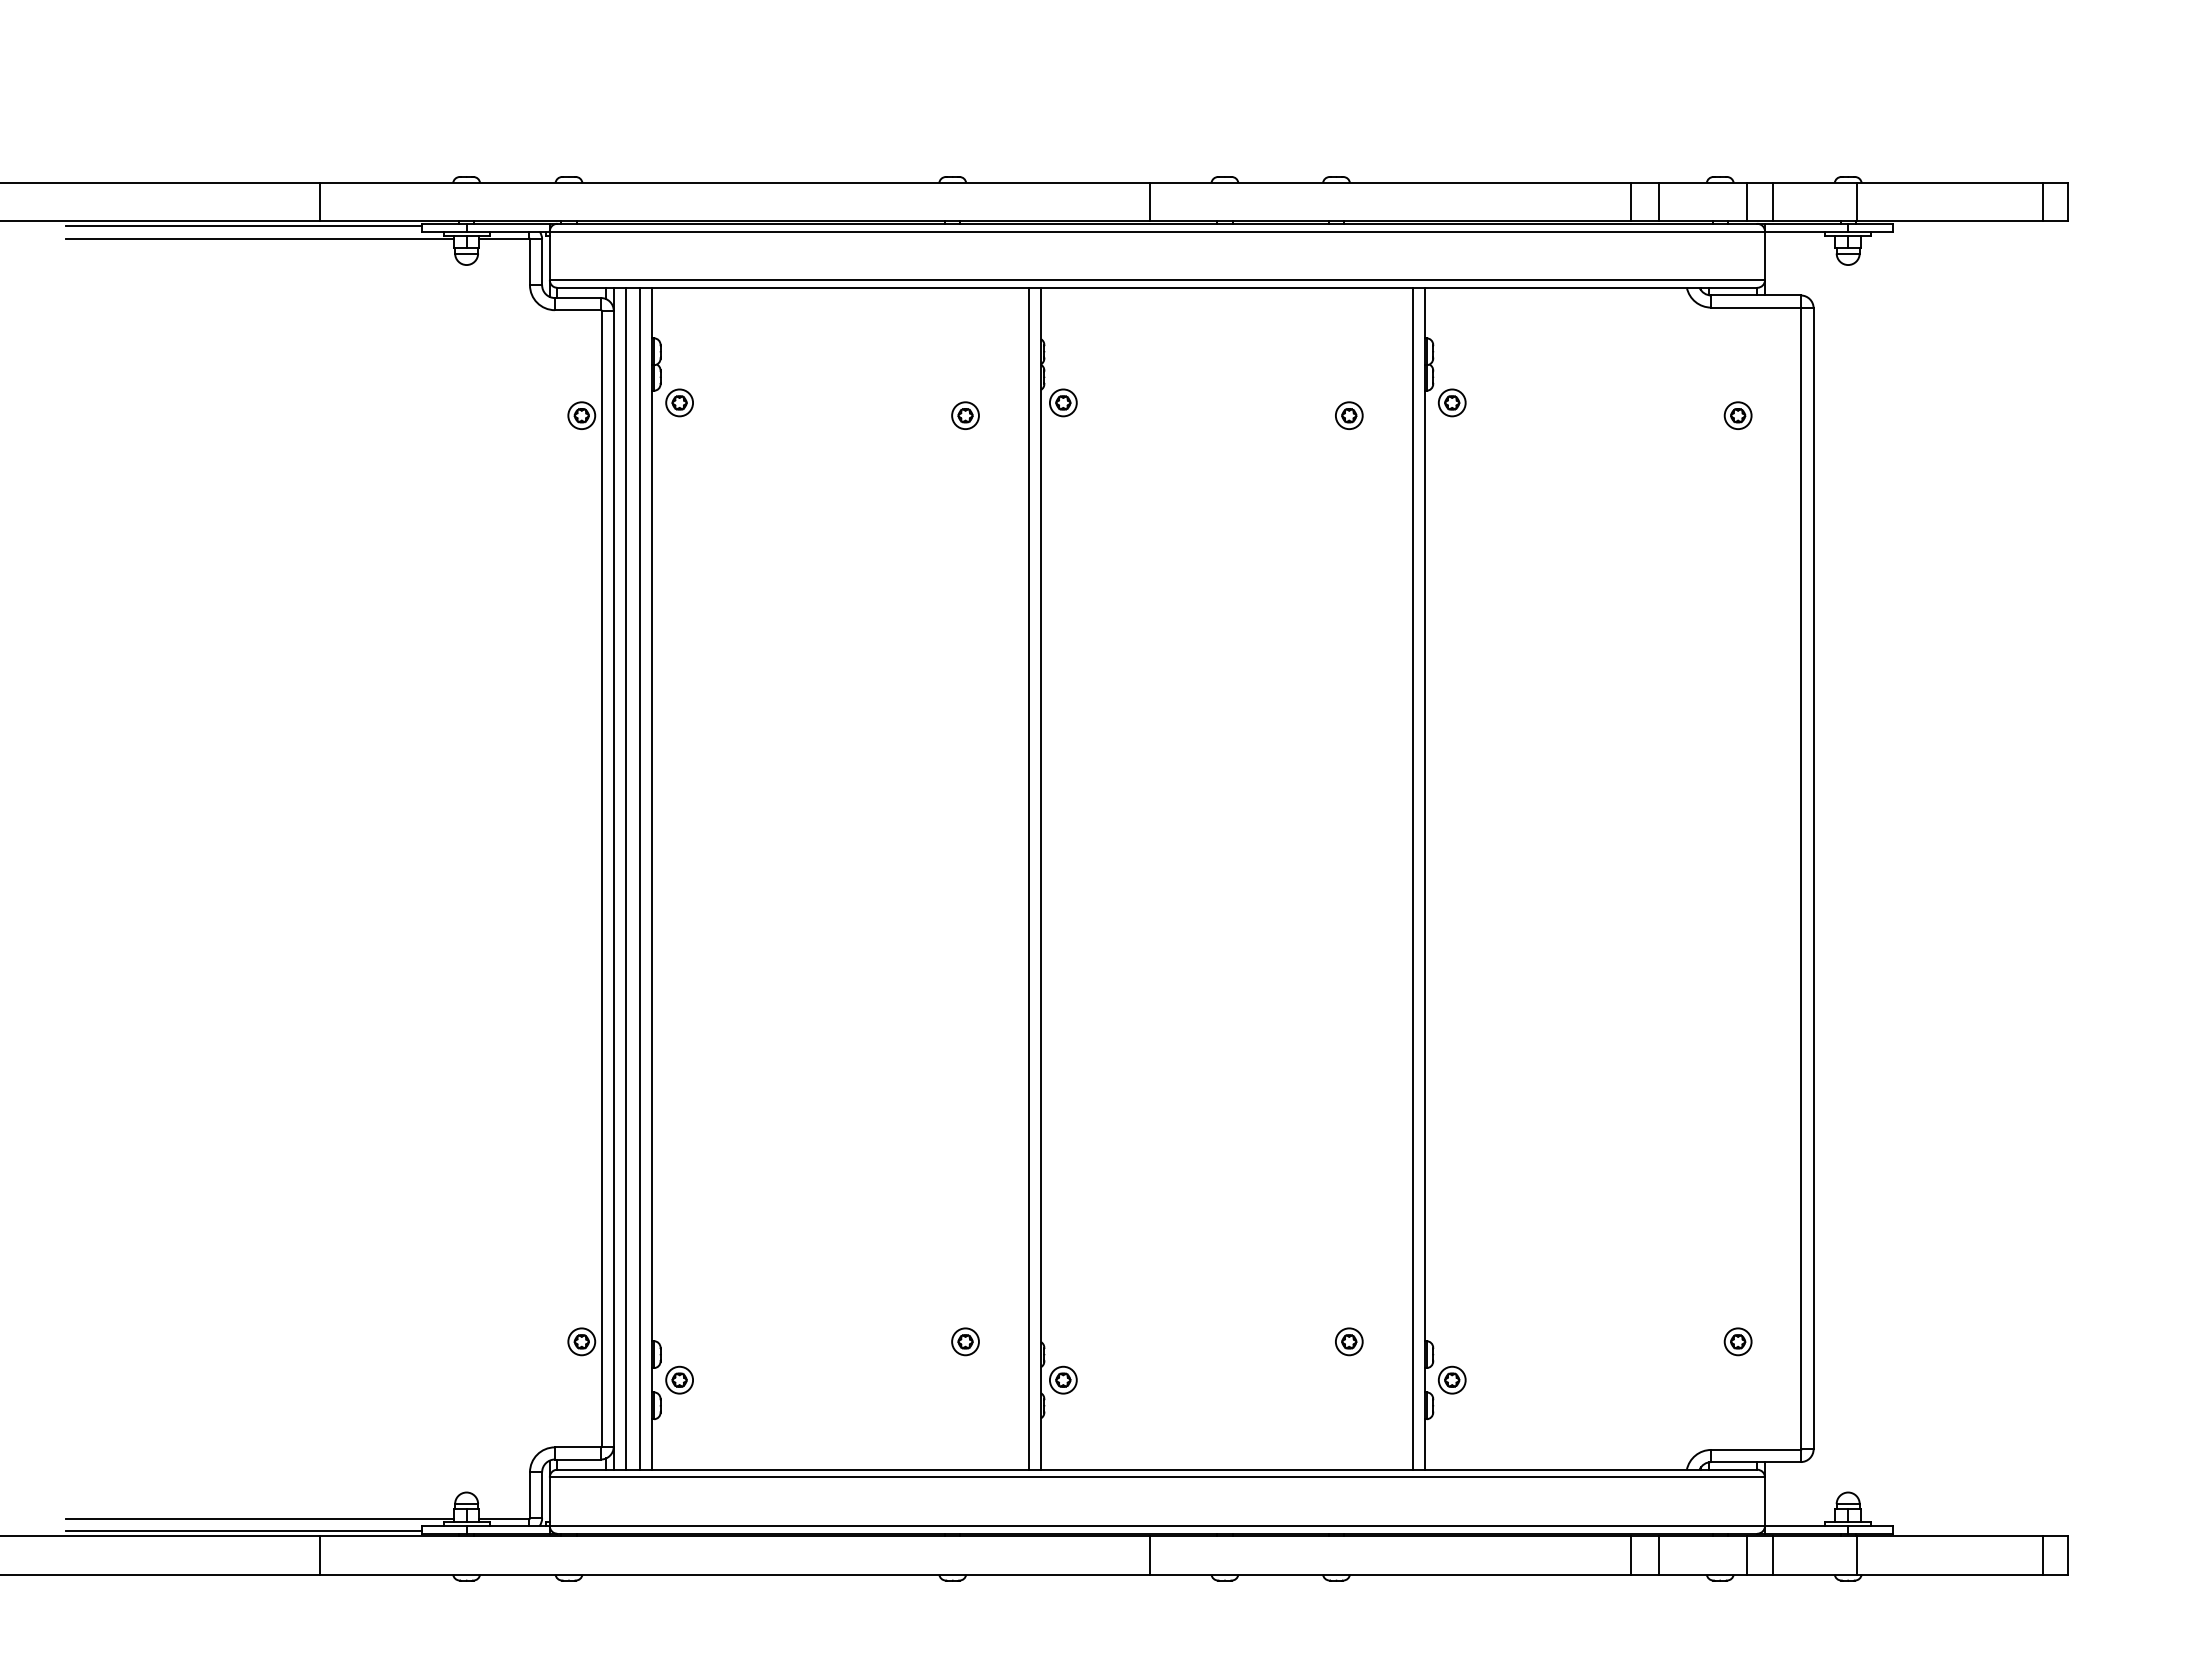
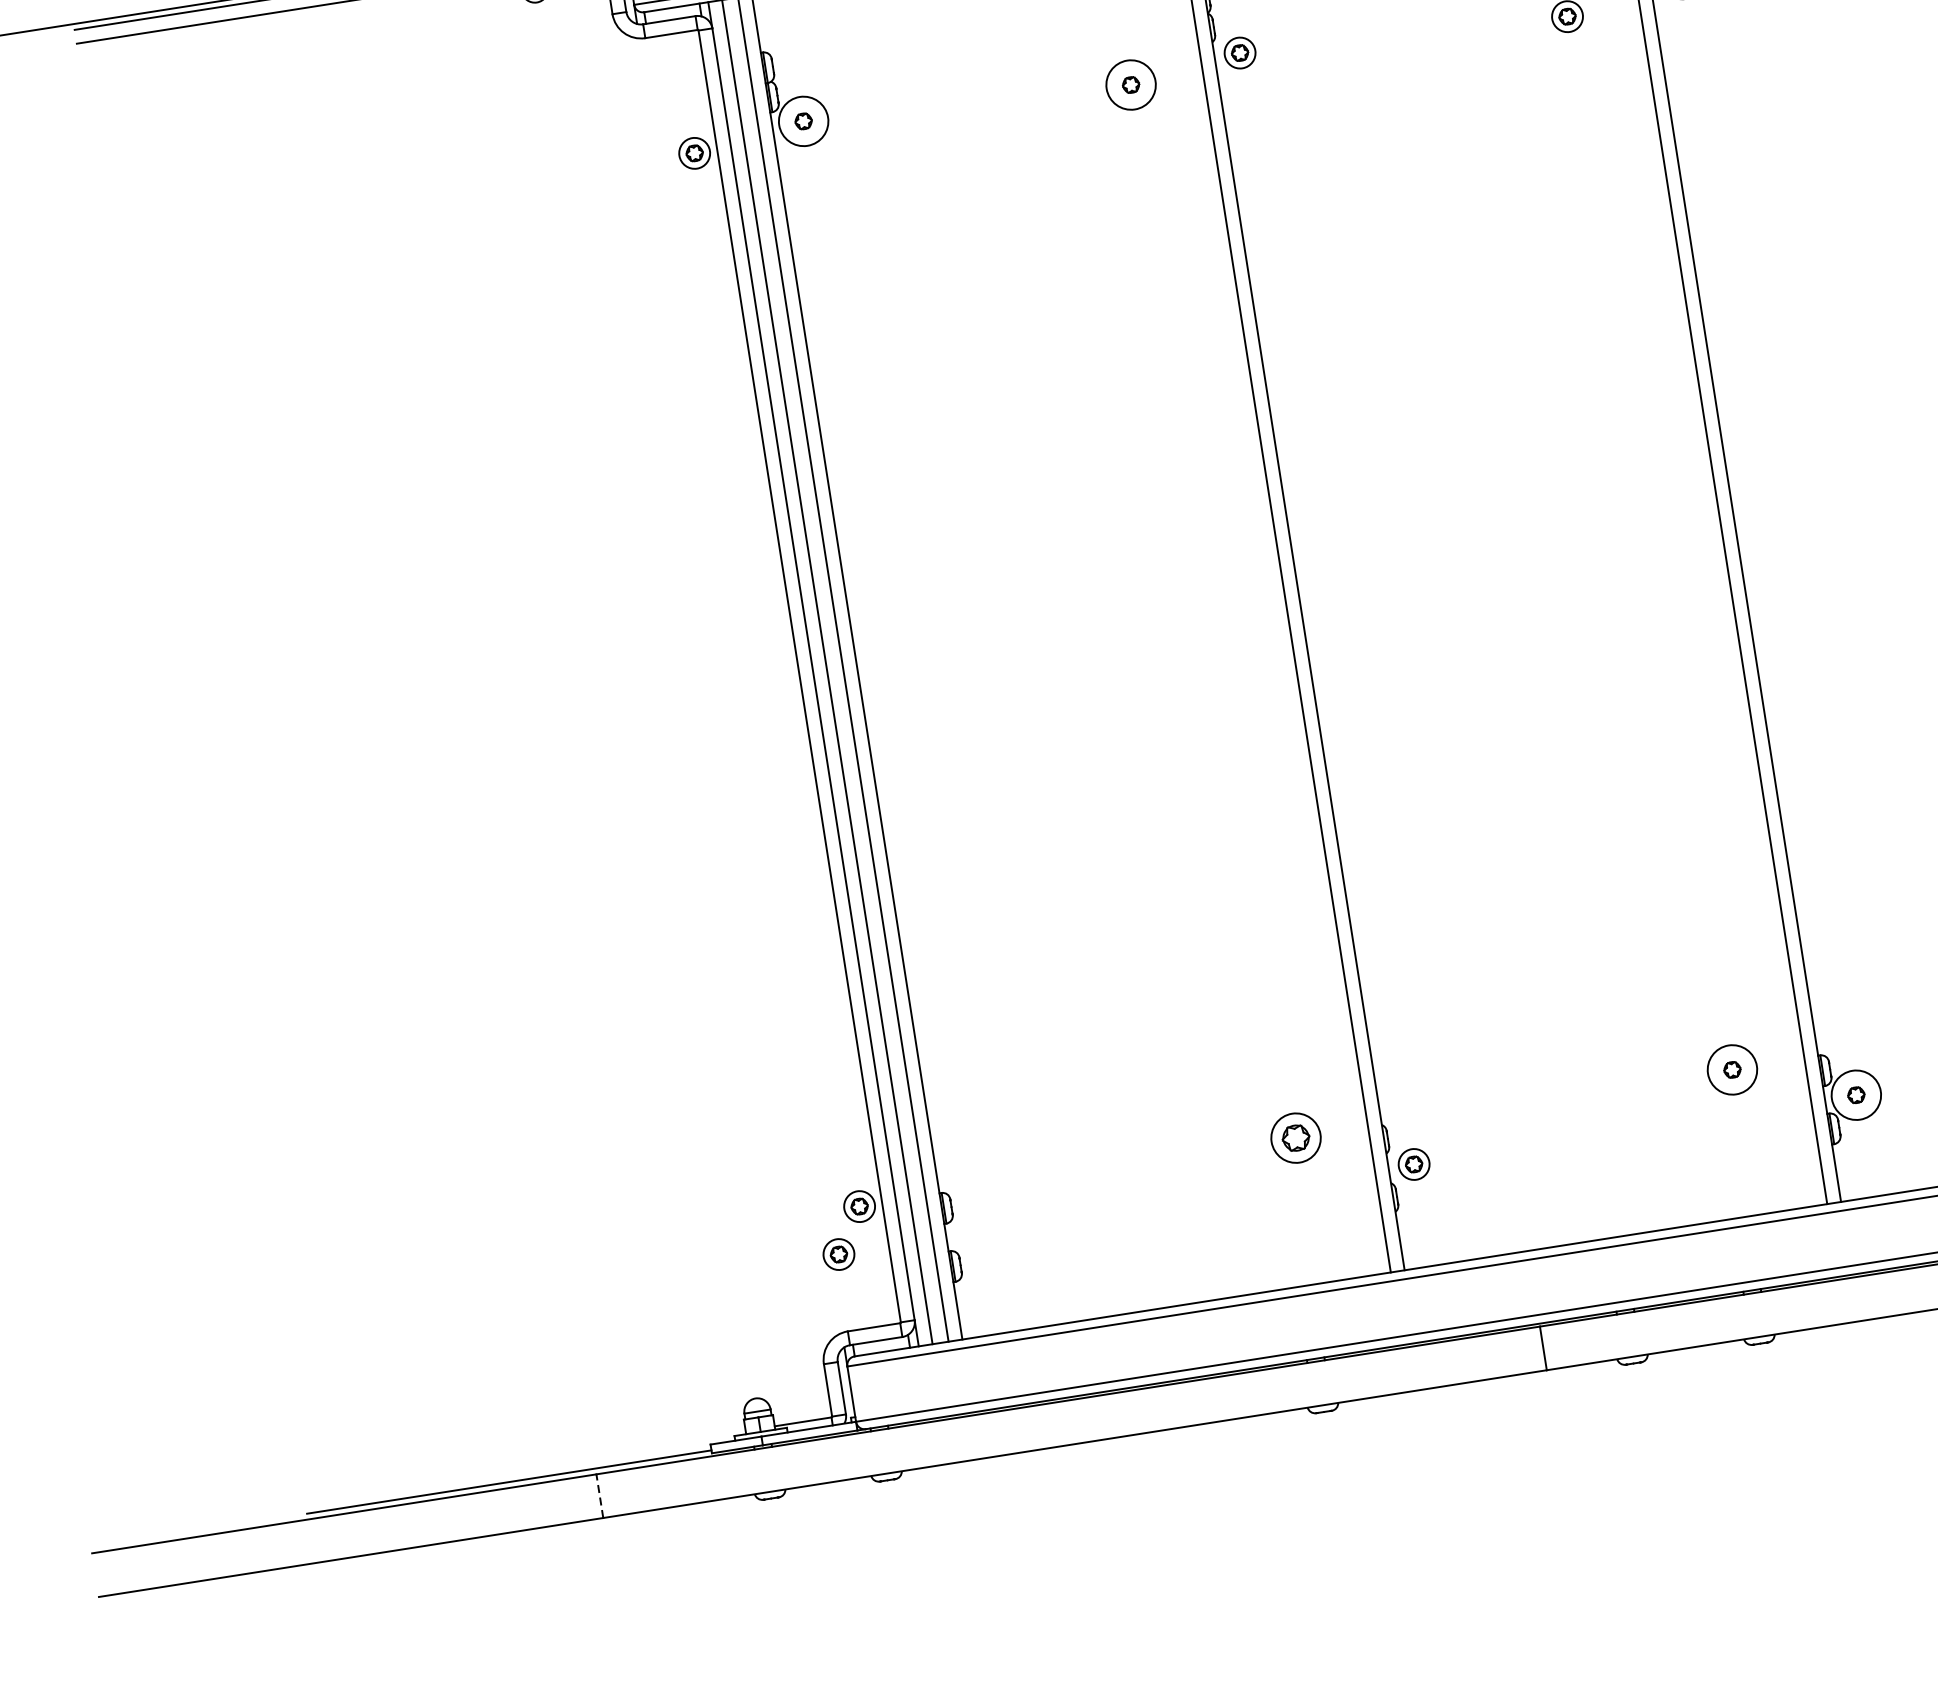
circle: (679, 402) -> (803, 120), size x1.6
circle: (965, 415) -> (1131, 84), size x1.6
part: (965, 1341) -> (1295, 1137), size x1.6
circle: (1348, 1341) -> (1731, 1069), size x1.6
part: (679, 1379) -> (838, 1253), moved
circle: (1451, 1379) -> (1855, 1094), size x1.6
line: (259, 1519) -> (524, 1466), removed
line: (319, 1554) -> (599, 1495), solid -> dashed

